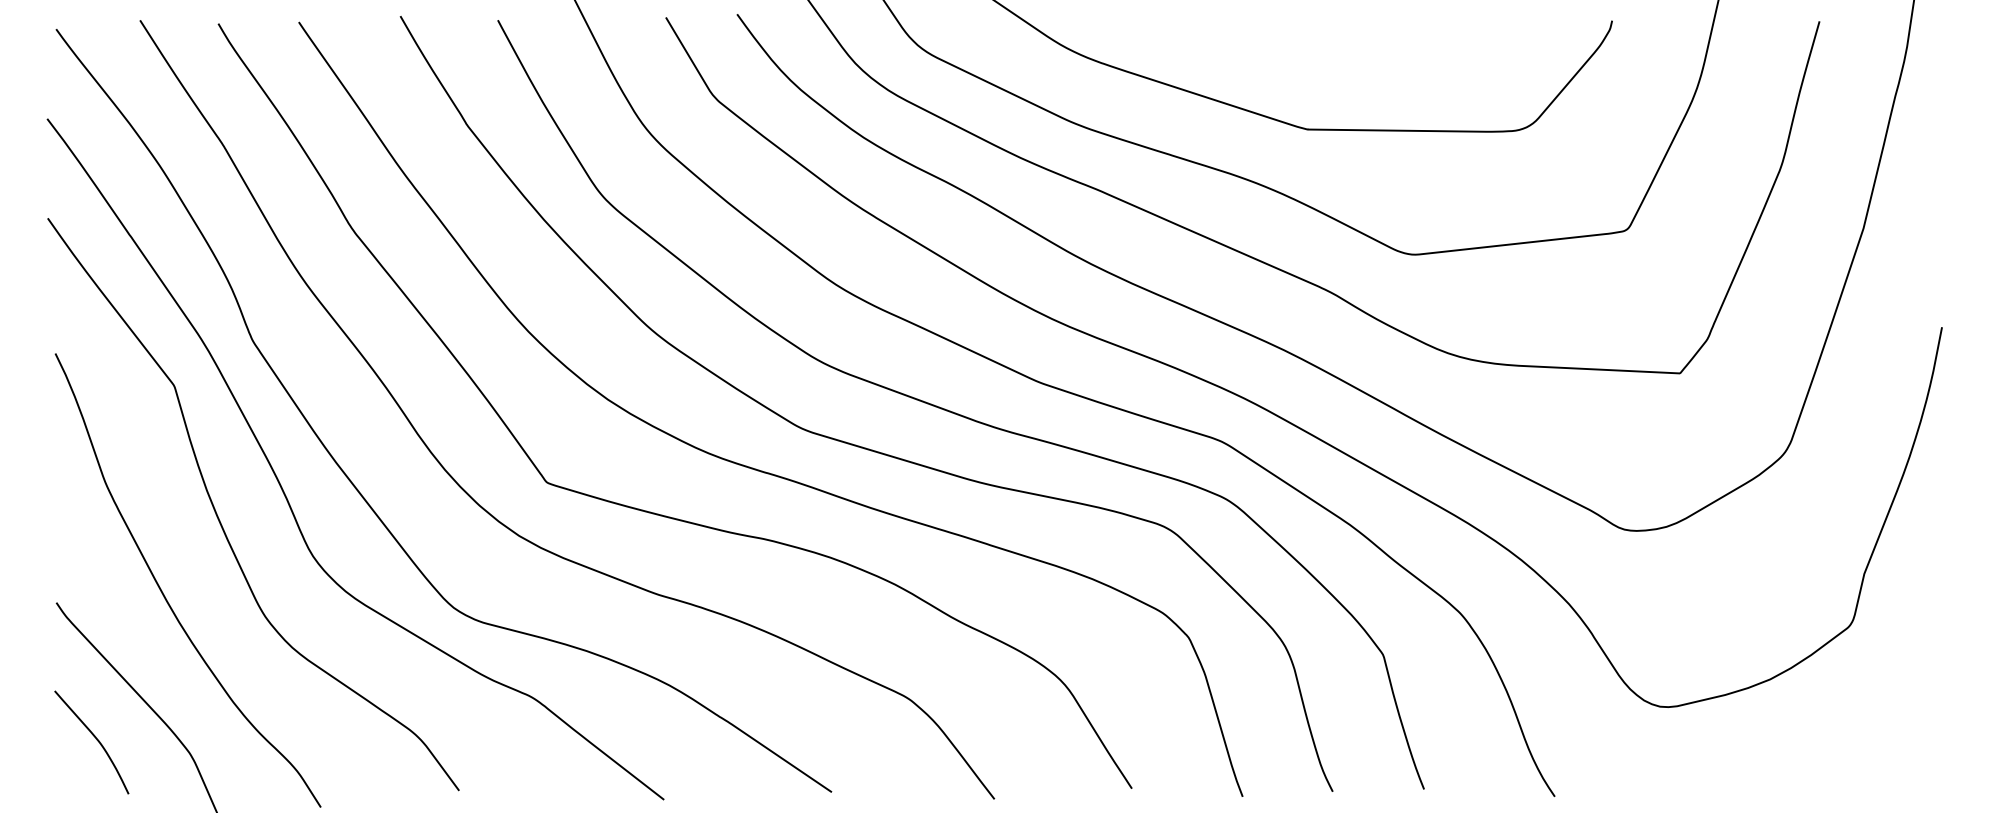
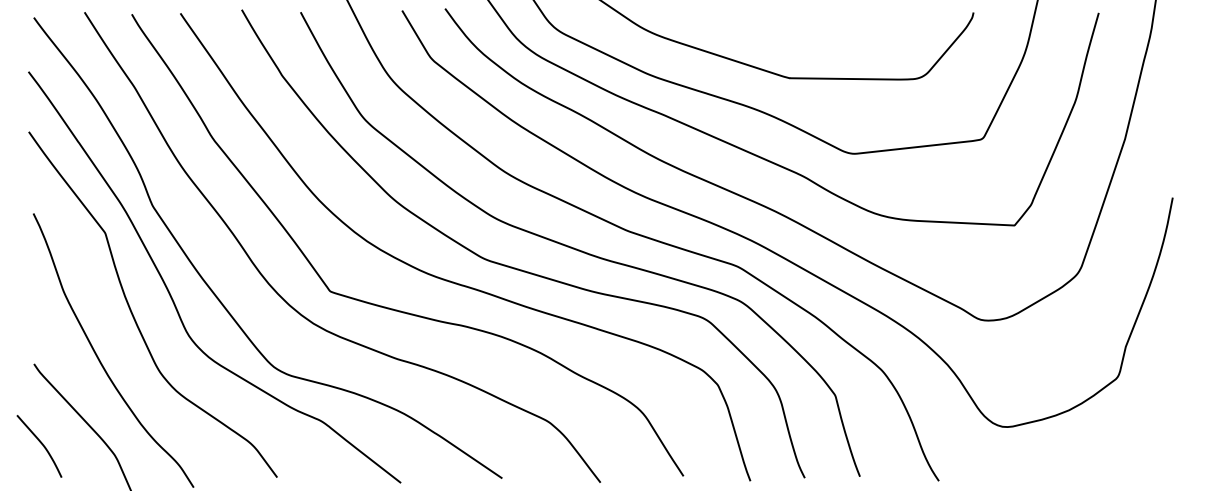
curve: (95, 739) -> (41, 444), moved

